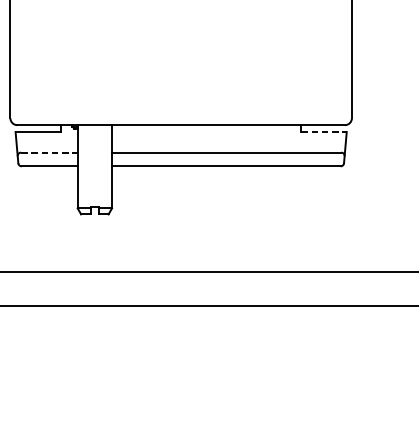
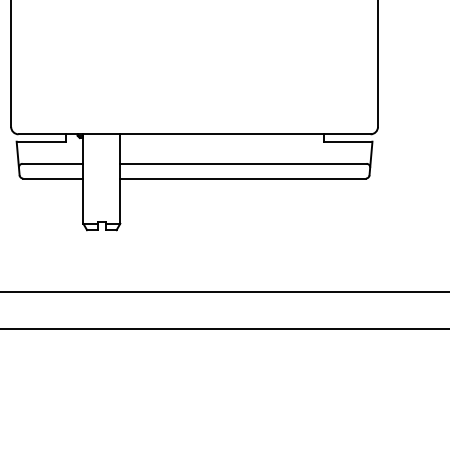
line: (324, 131) -> (348, 141), dashed -> solid
line: (49, 152) -> (53, 163), dashed -> solid

